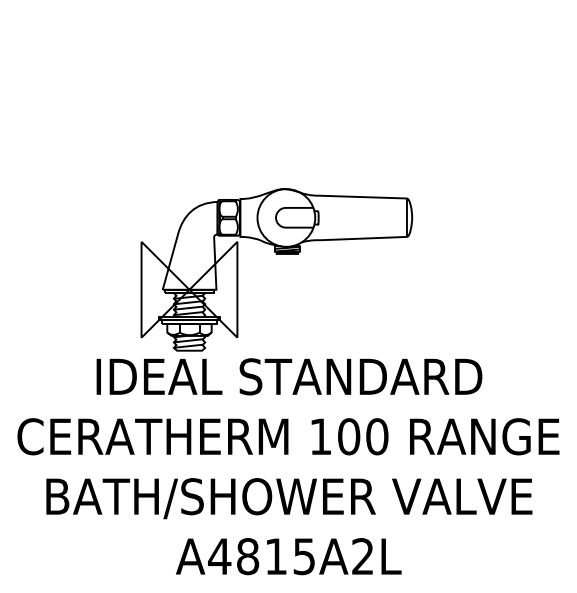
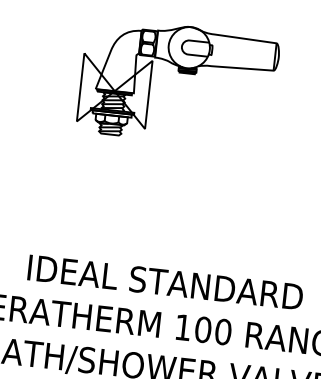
part: (276, 254) -> (179, 72), moved

